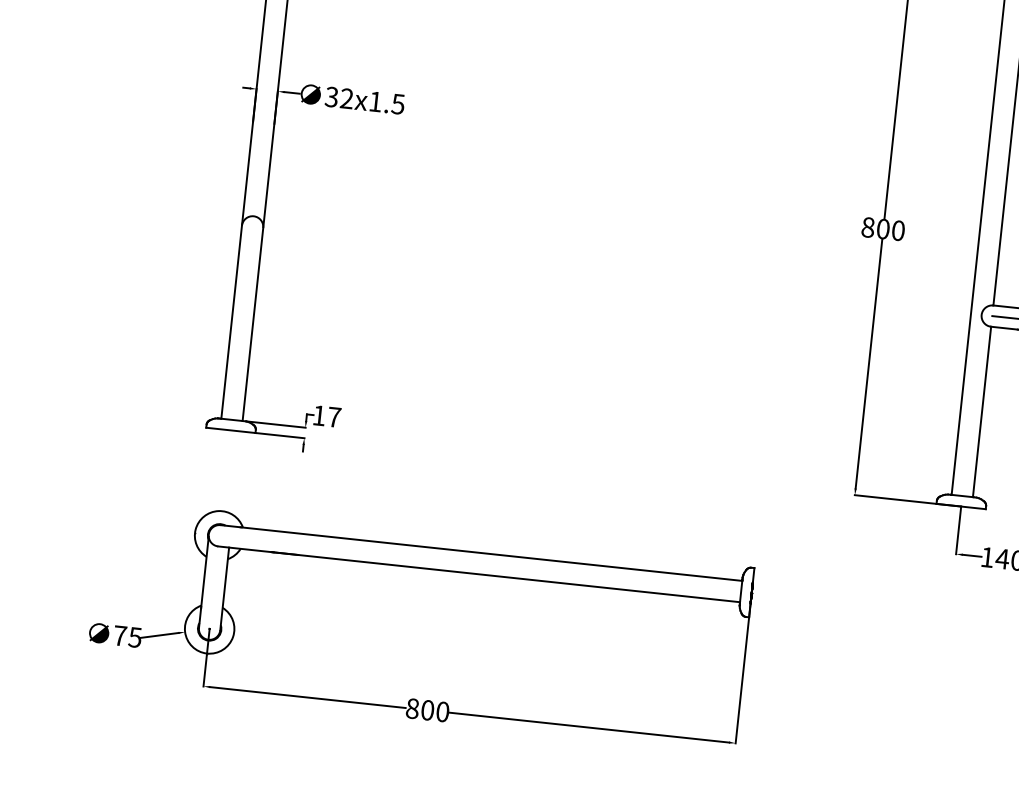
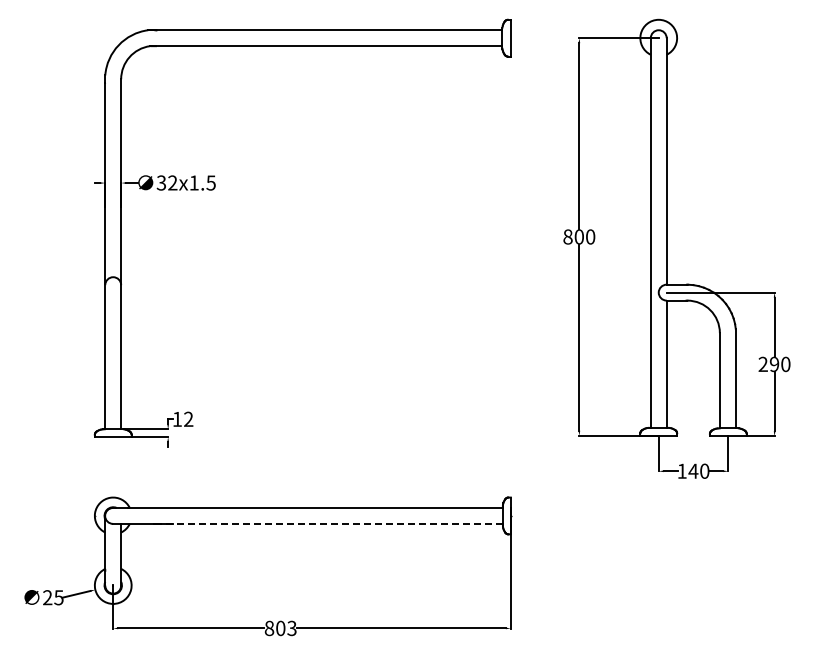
text: (334, 416) -> (188, 418), 17 -> 12
line: (505, 576) -> (327, 523), solid -> dashed
text: (119, 635) -> (47, 597), 75 -> 25
text: (442, 710) -> (291, 627), 800 -> 803

